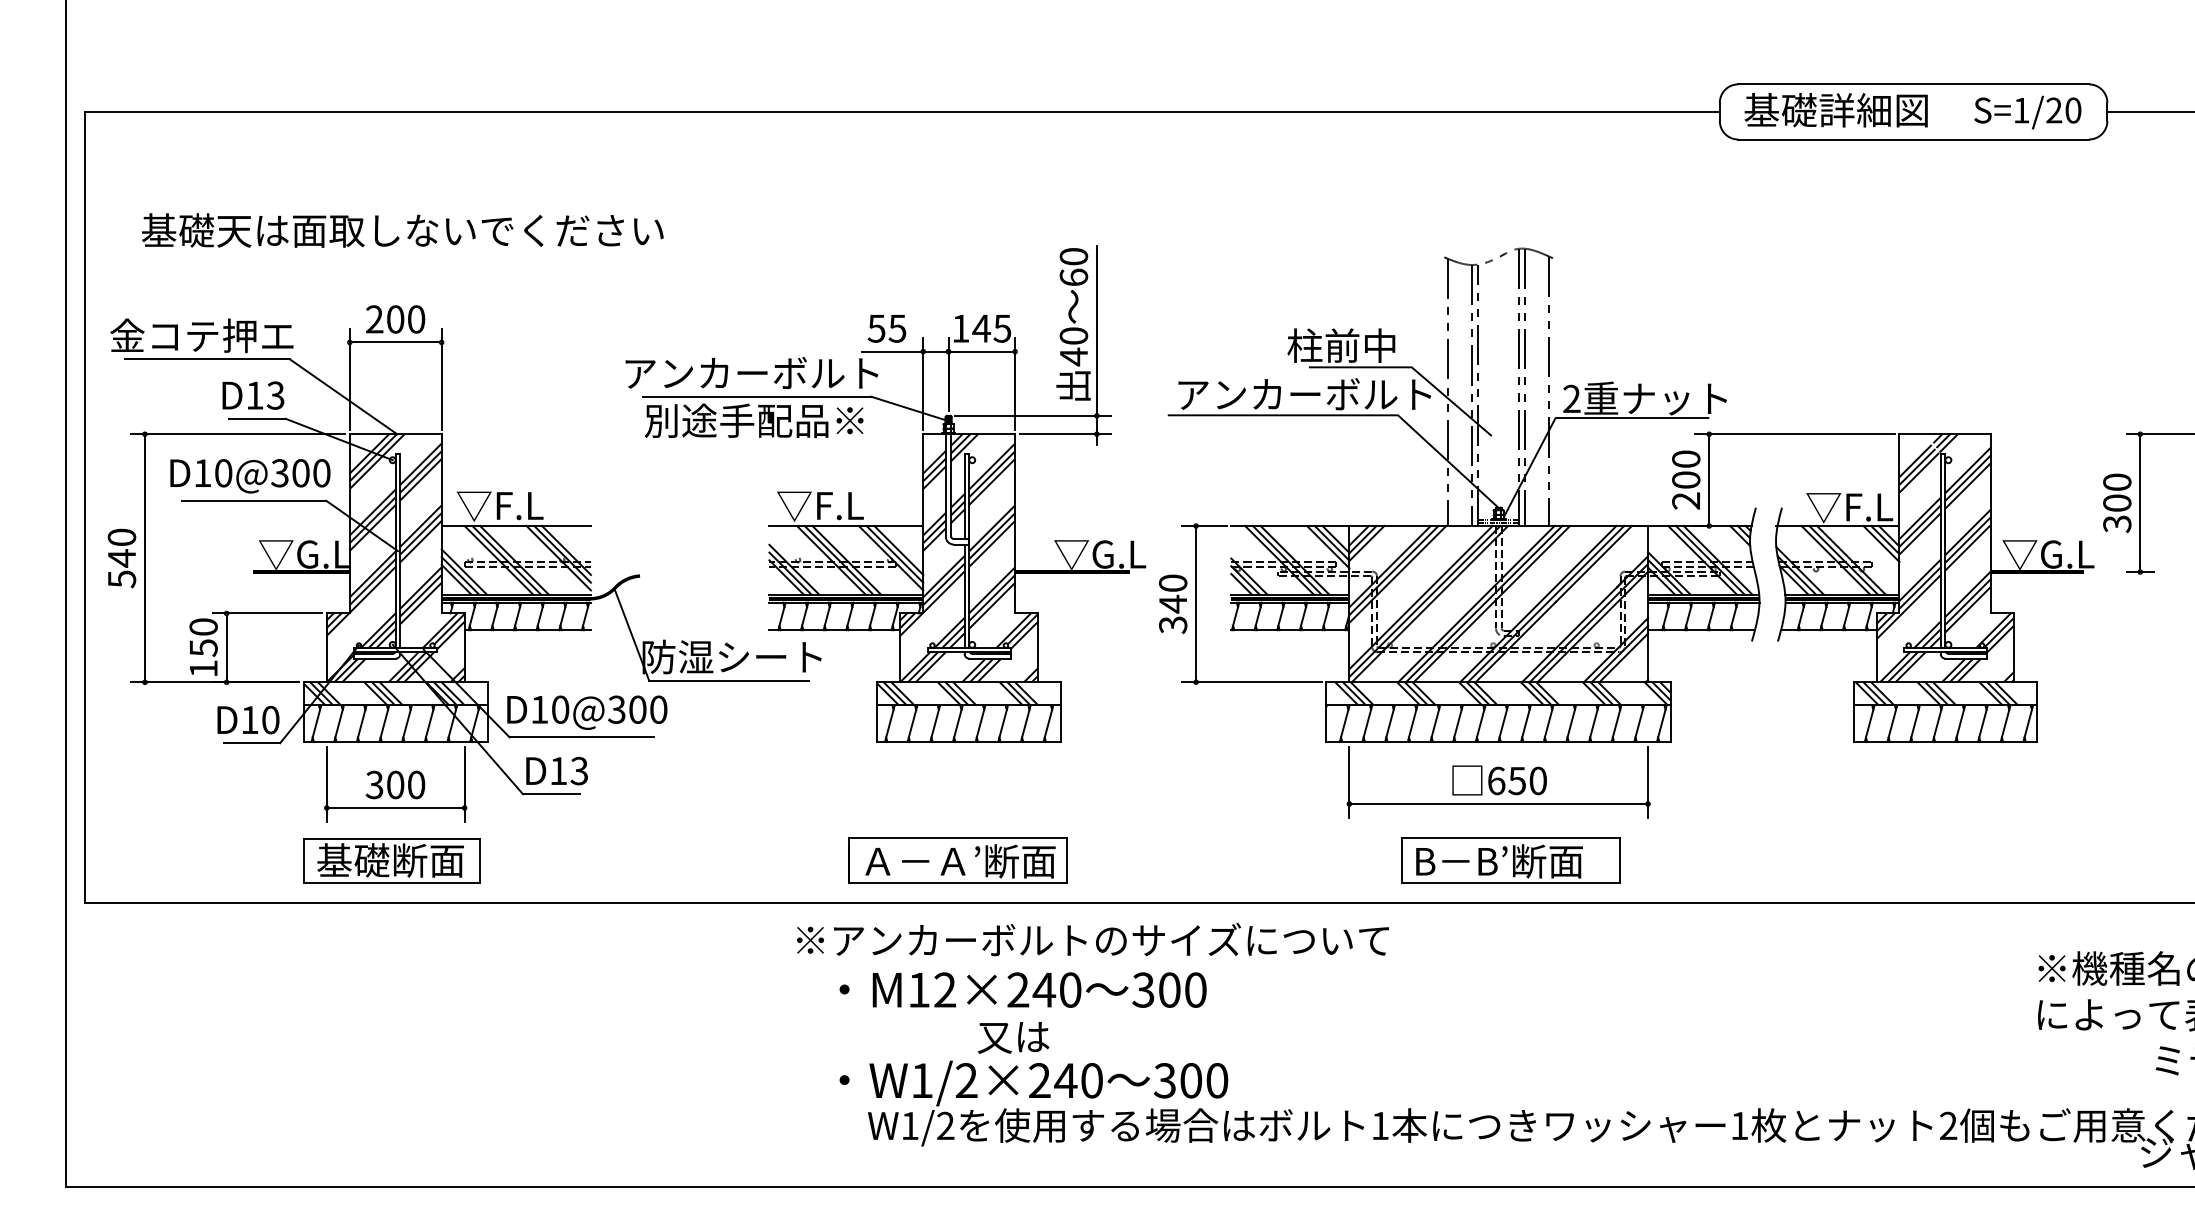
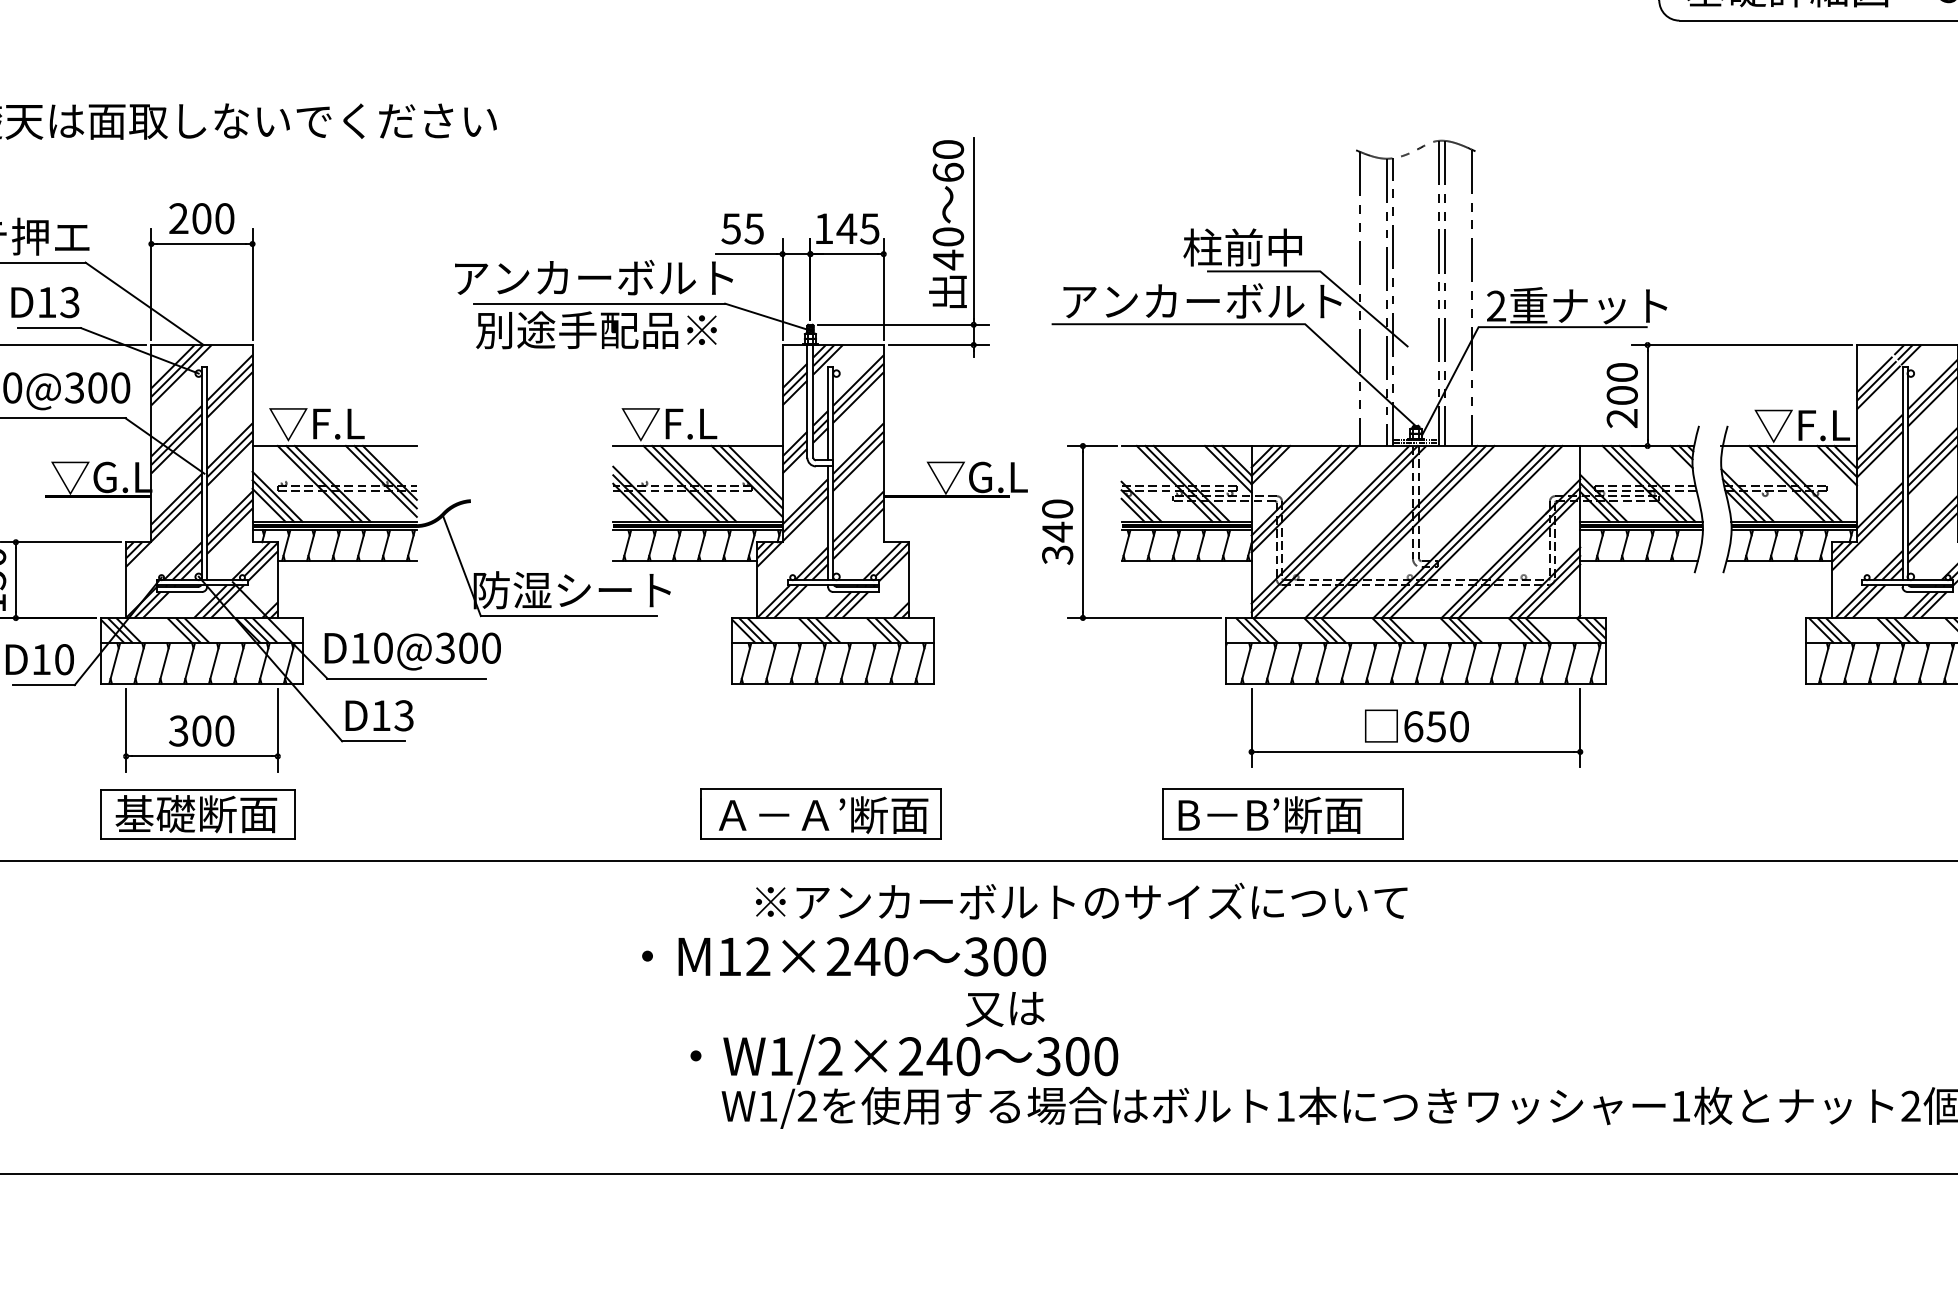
part: (1510, 860) -> (1282, 814), moved
text: (1092, 939) -> (1081, 901), moved
text: (1022, 989) -> (843, 956), moved
text: (1013, 1037) -> (1005, 1008), moved

